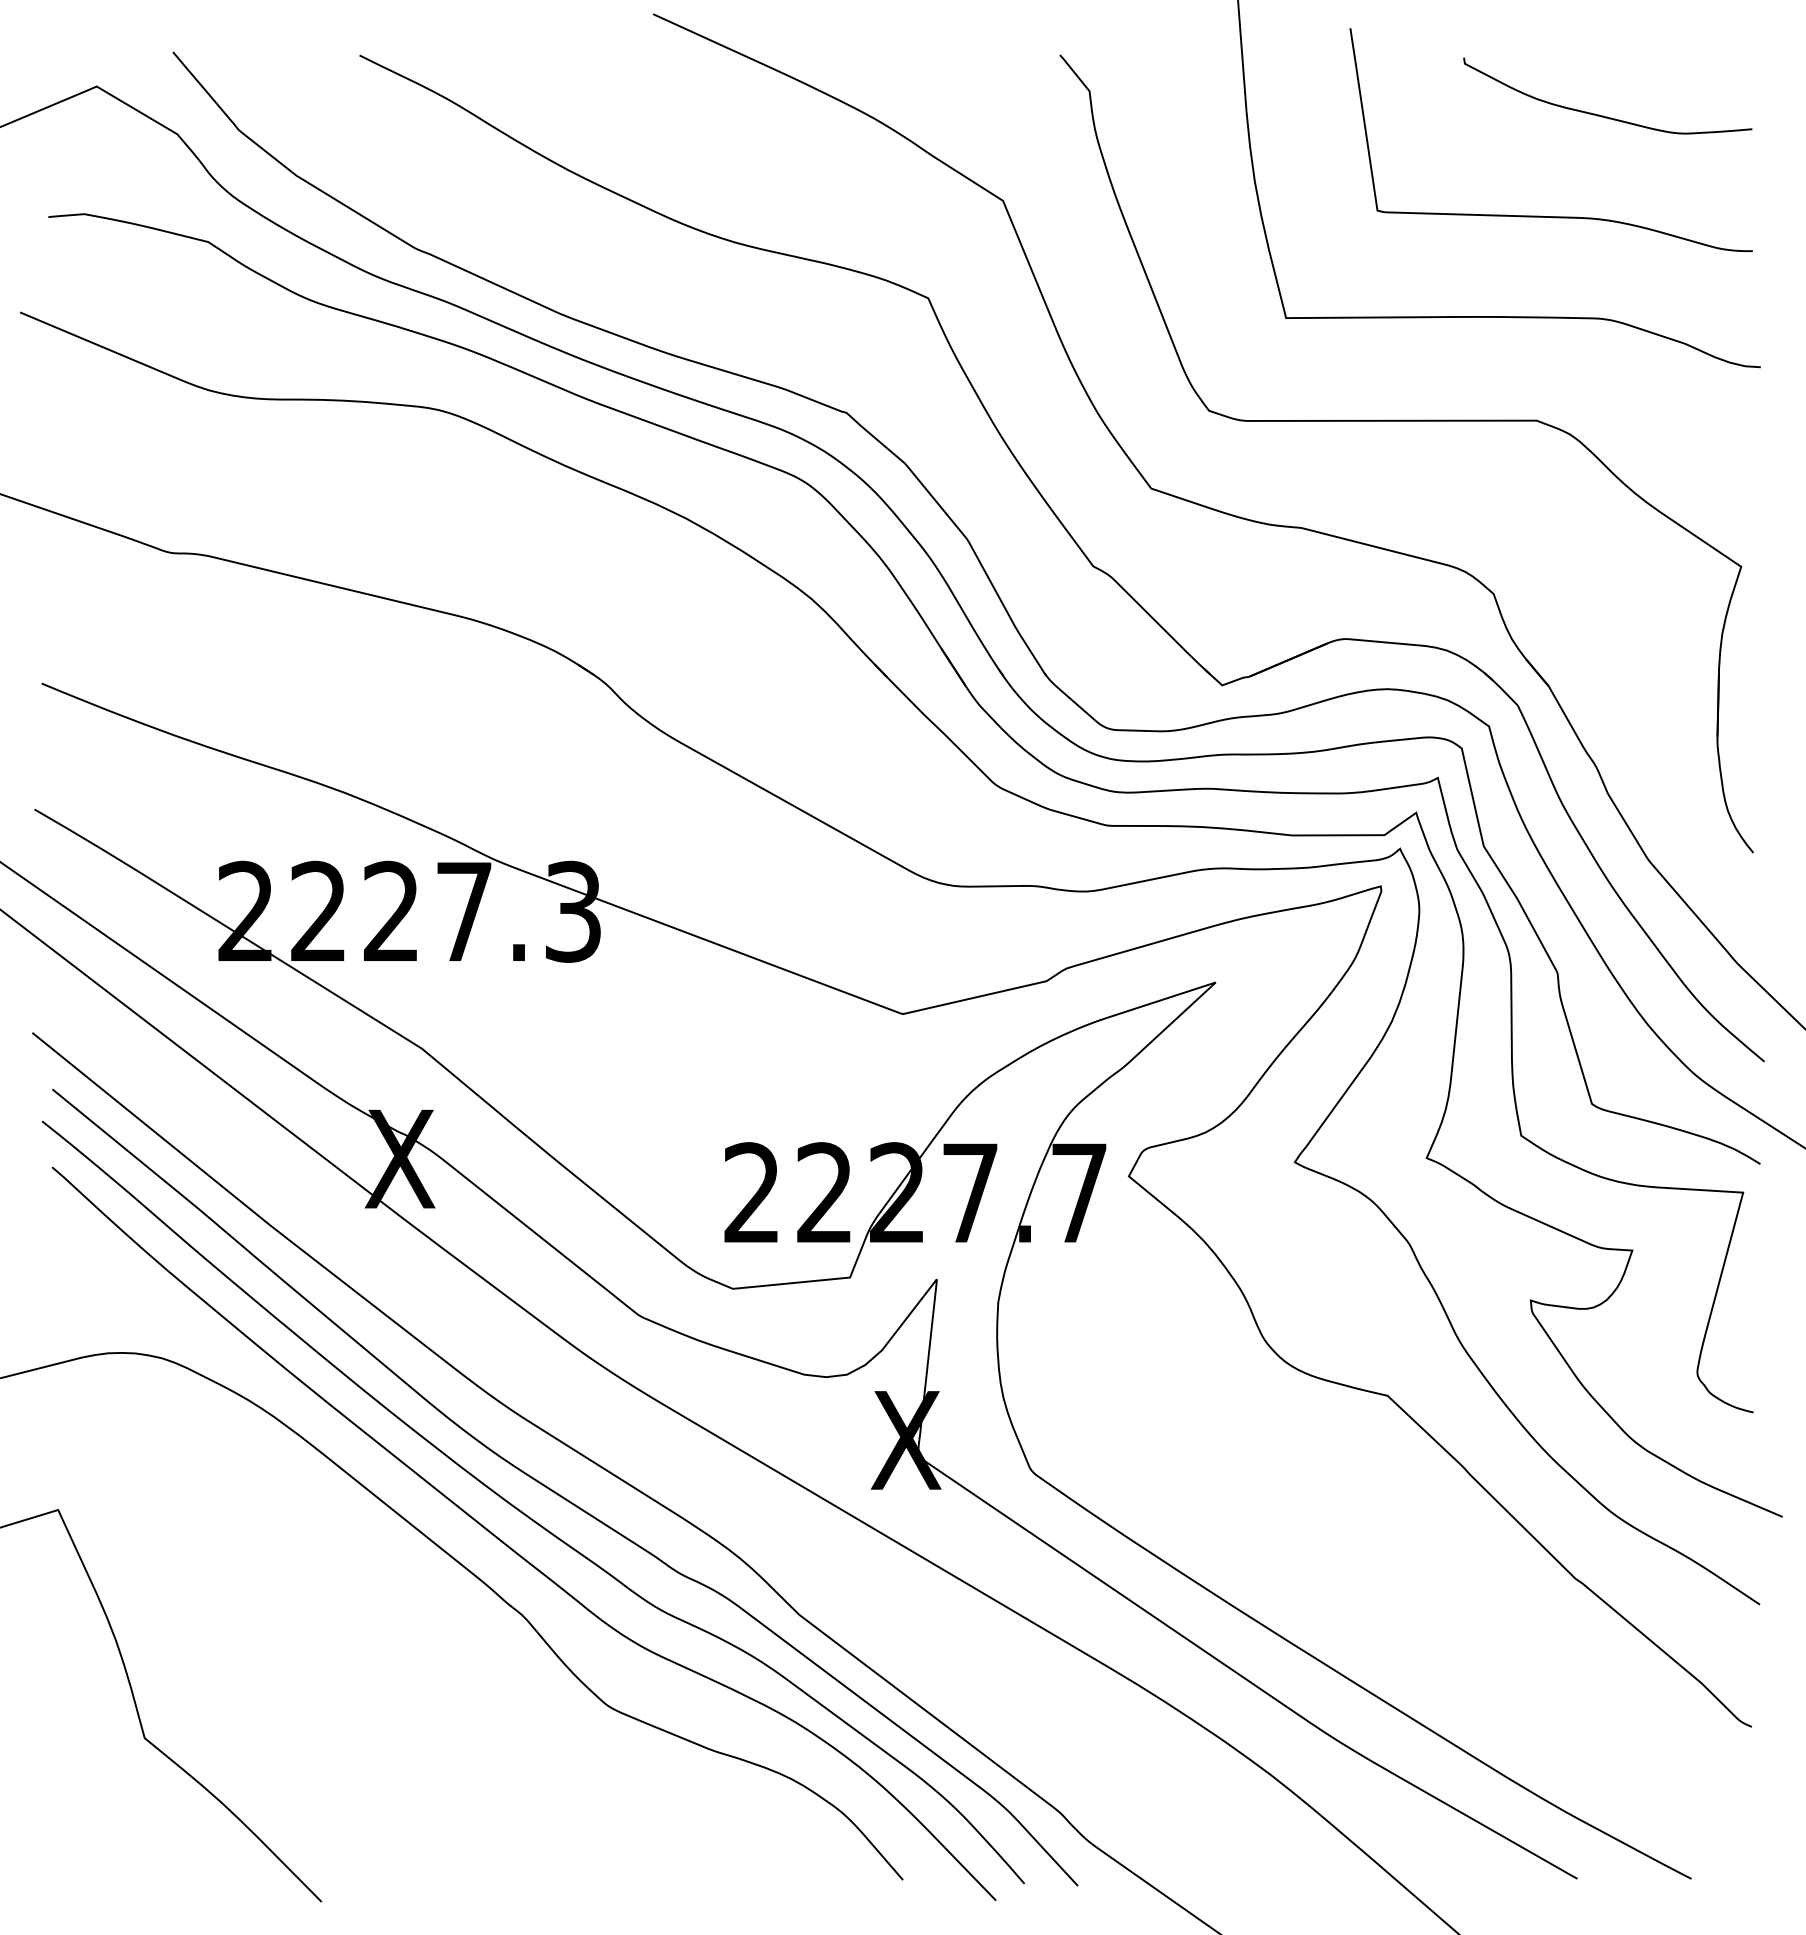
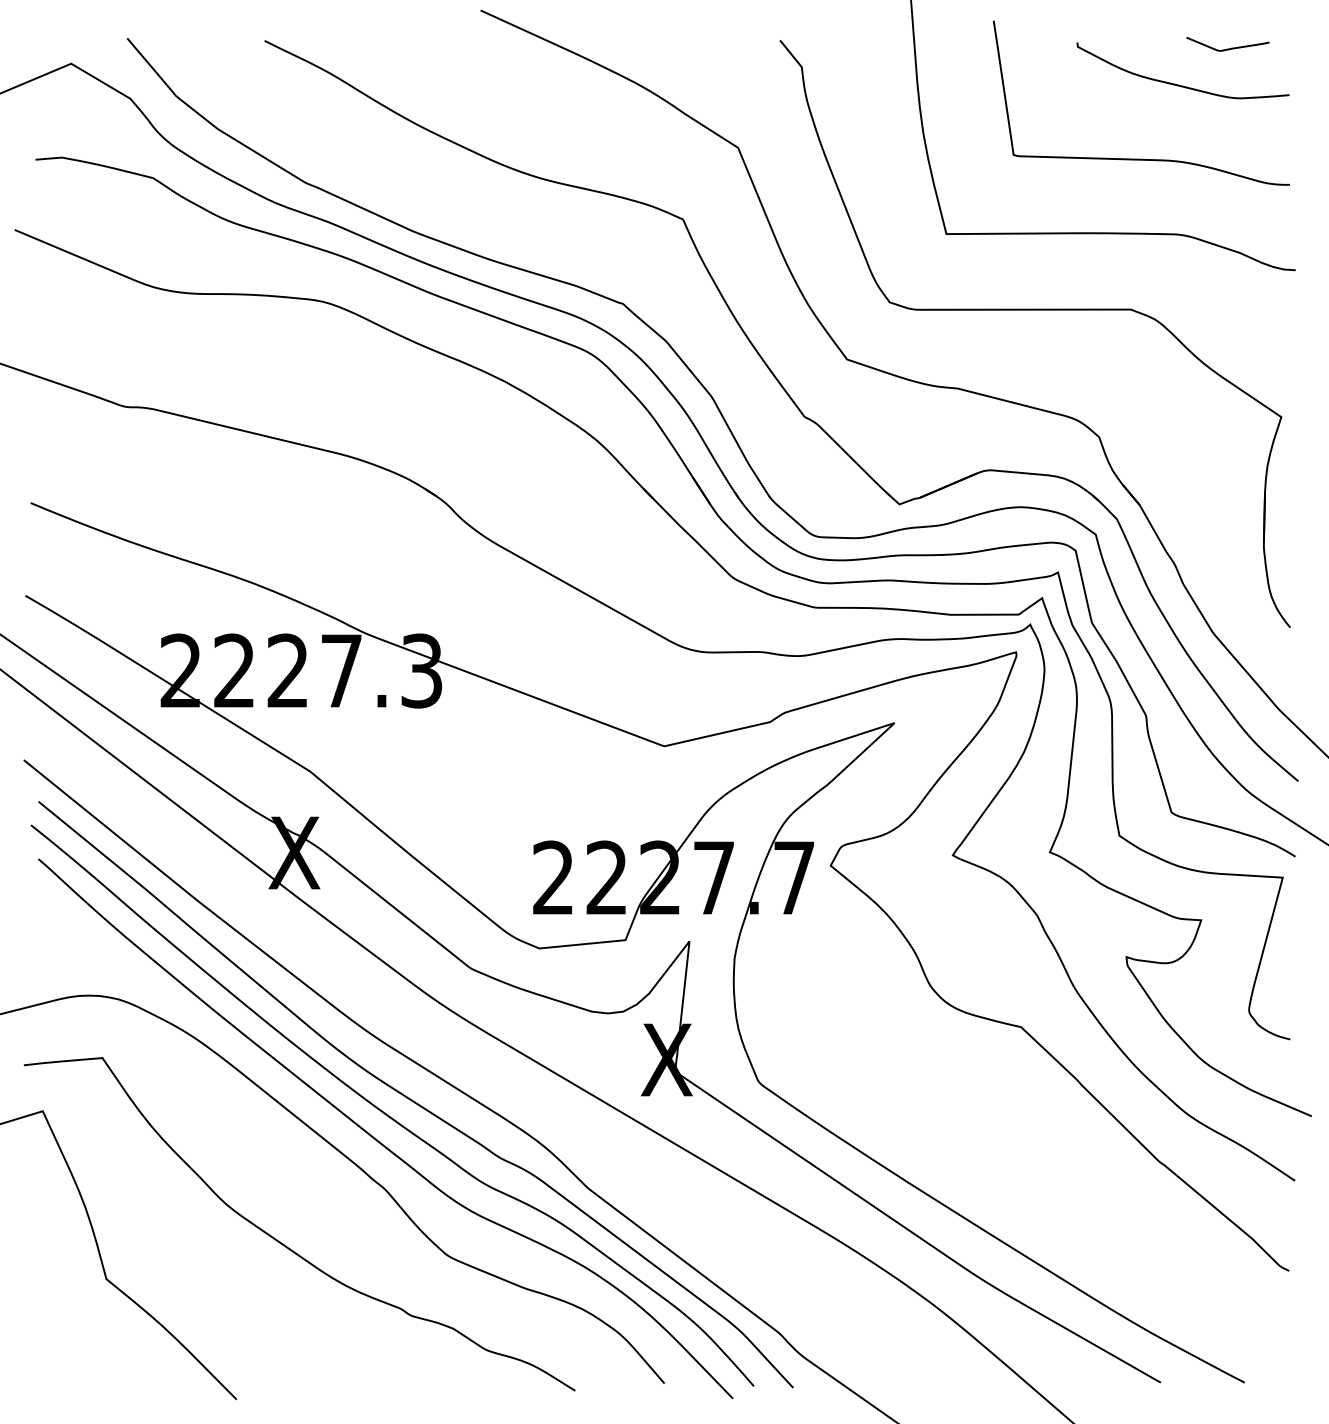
curve: (1671, 65) -> (1230, 48), added
curve: (388, 1692) -> (285, 1245), added

